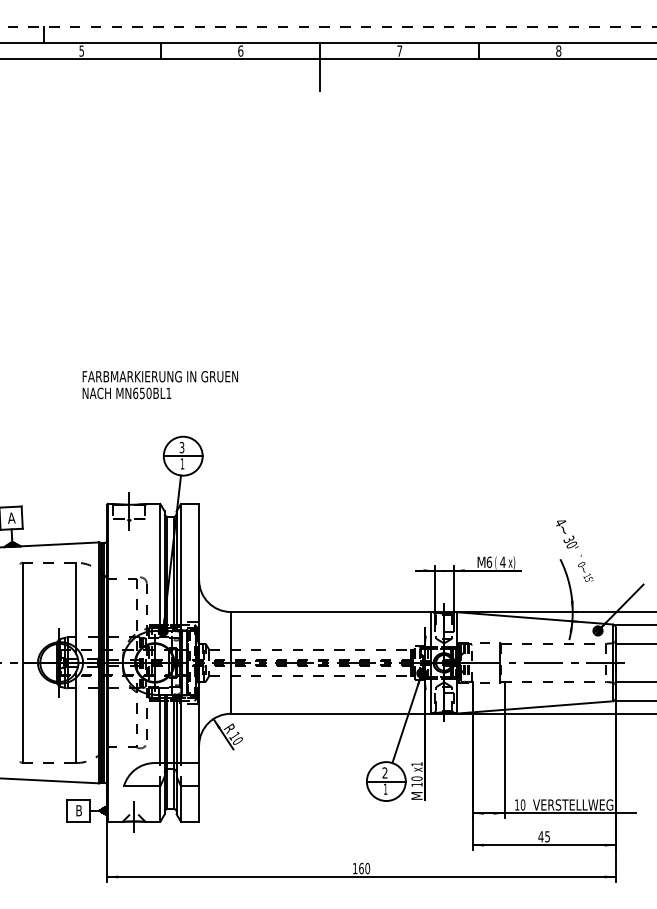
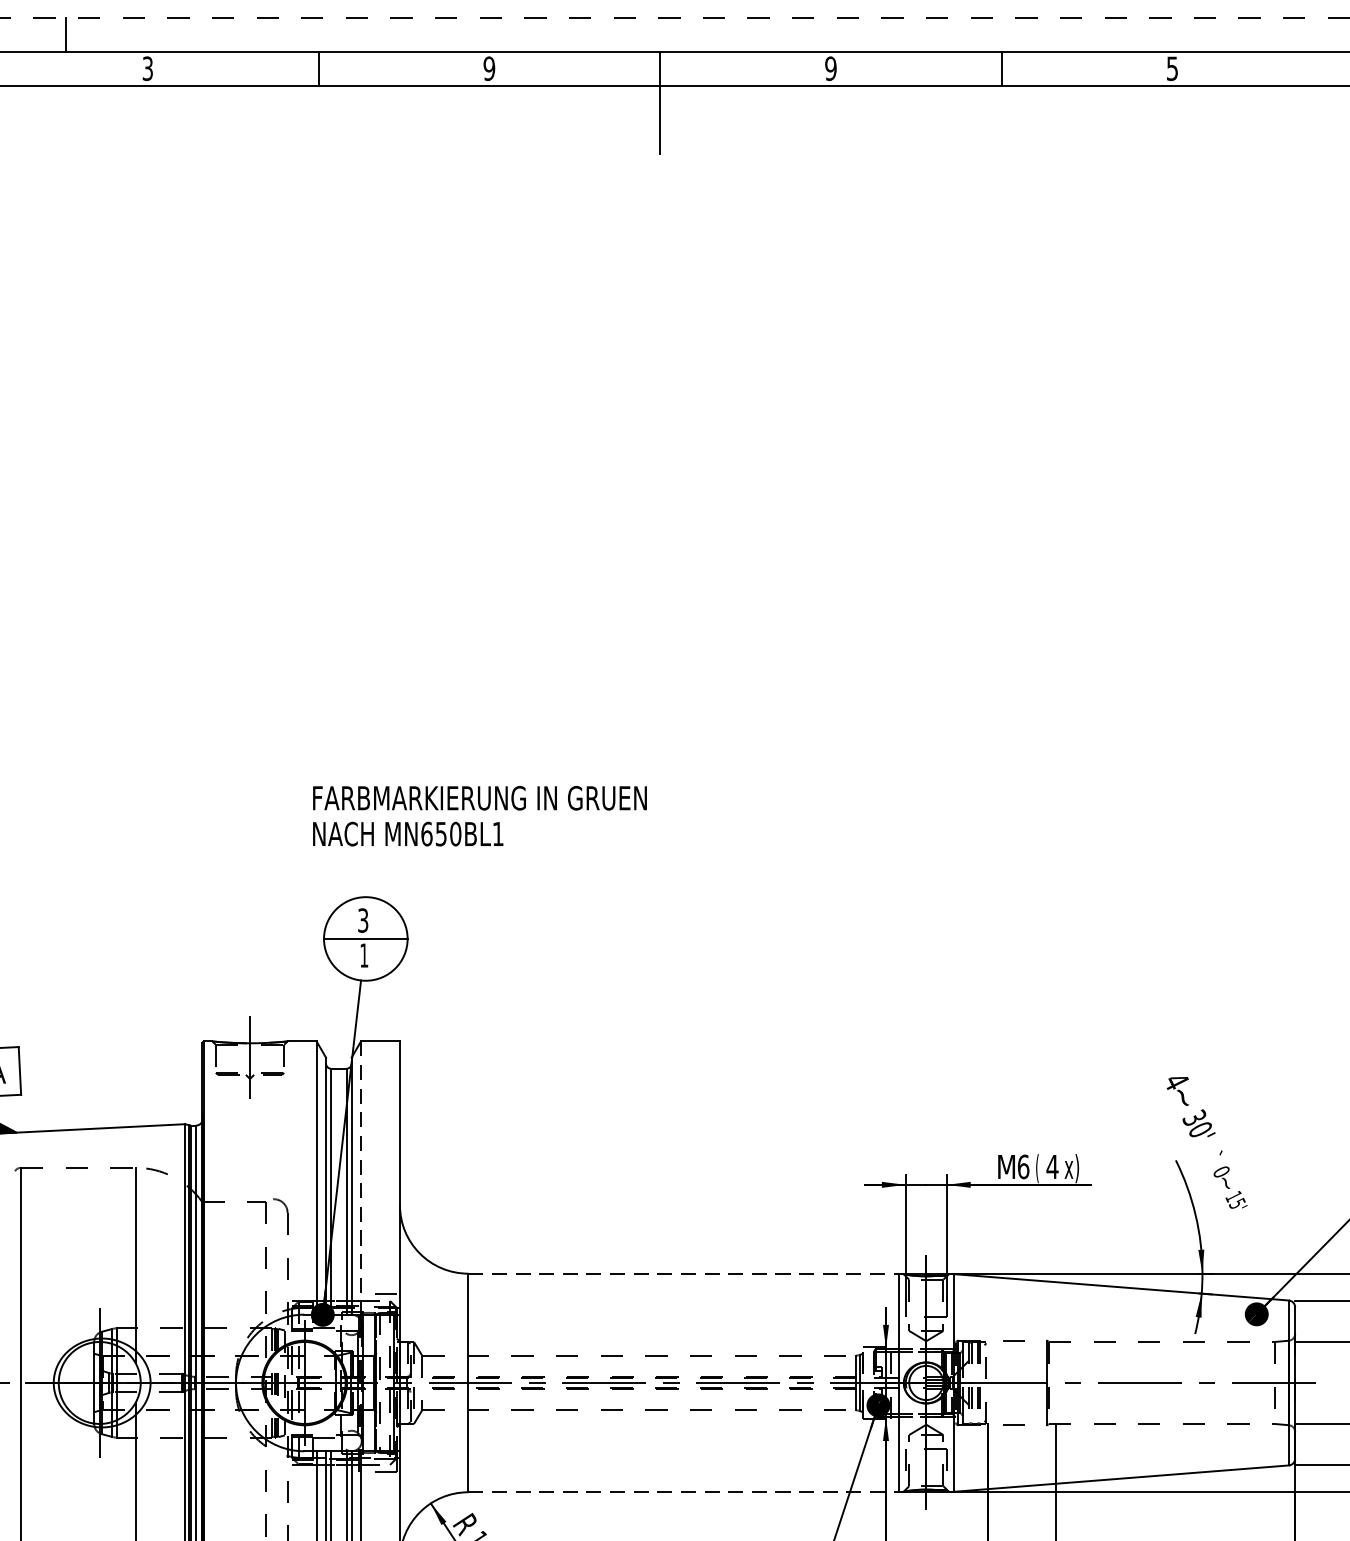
text: (81, 50) -> (147, 67), 5 -> 3
text: (240, 50) -> (488, 67), 6 -> 9
text: (399, 50) -> (830, 67), 7 -> 9
text: (558, 50) -> (1171, 67), 8 -> 5
text: (159, 385) -> (478, 817), moved
line: (181, 567) -> (362, 1178), solid -> dashed
line: (331, 612) -> (684, 1274), solid -> dashed
line: (331, 713) -> (684, 1491), solid -> dashed

